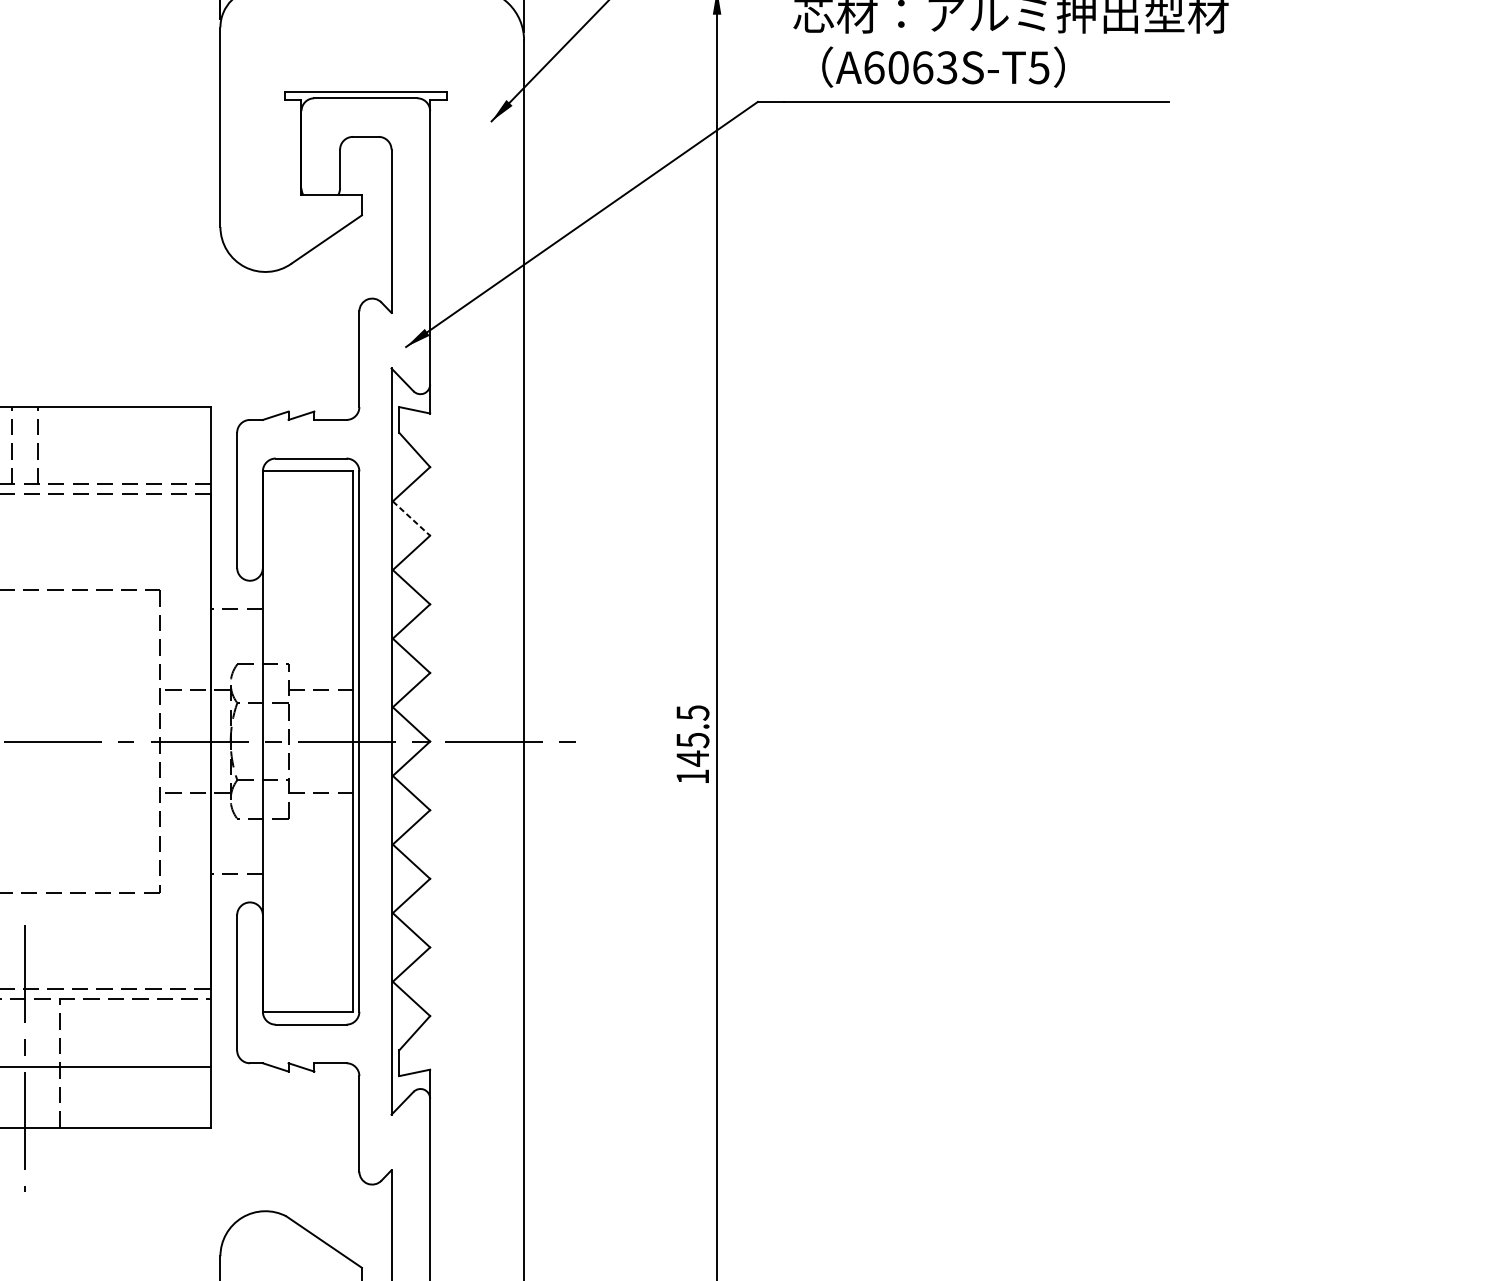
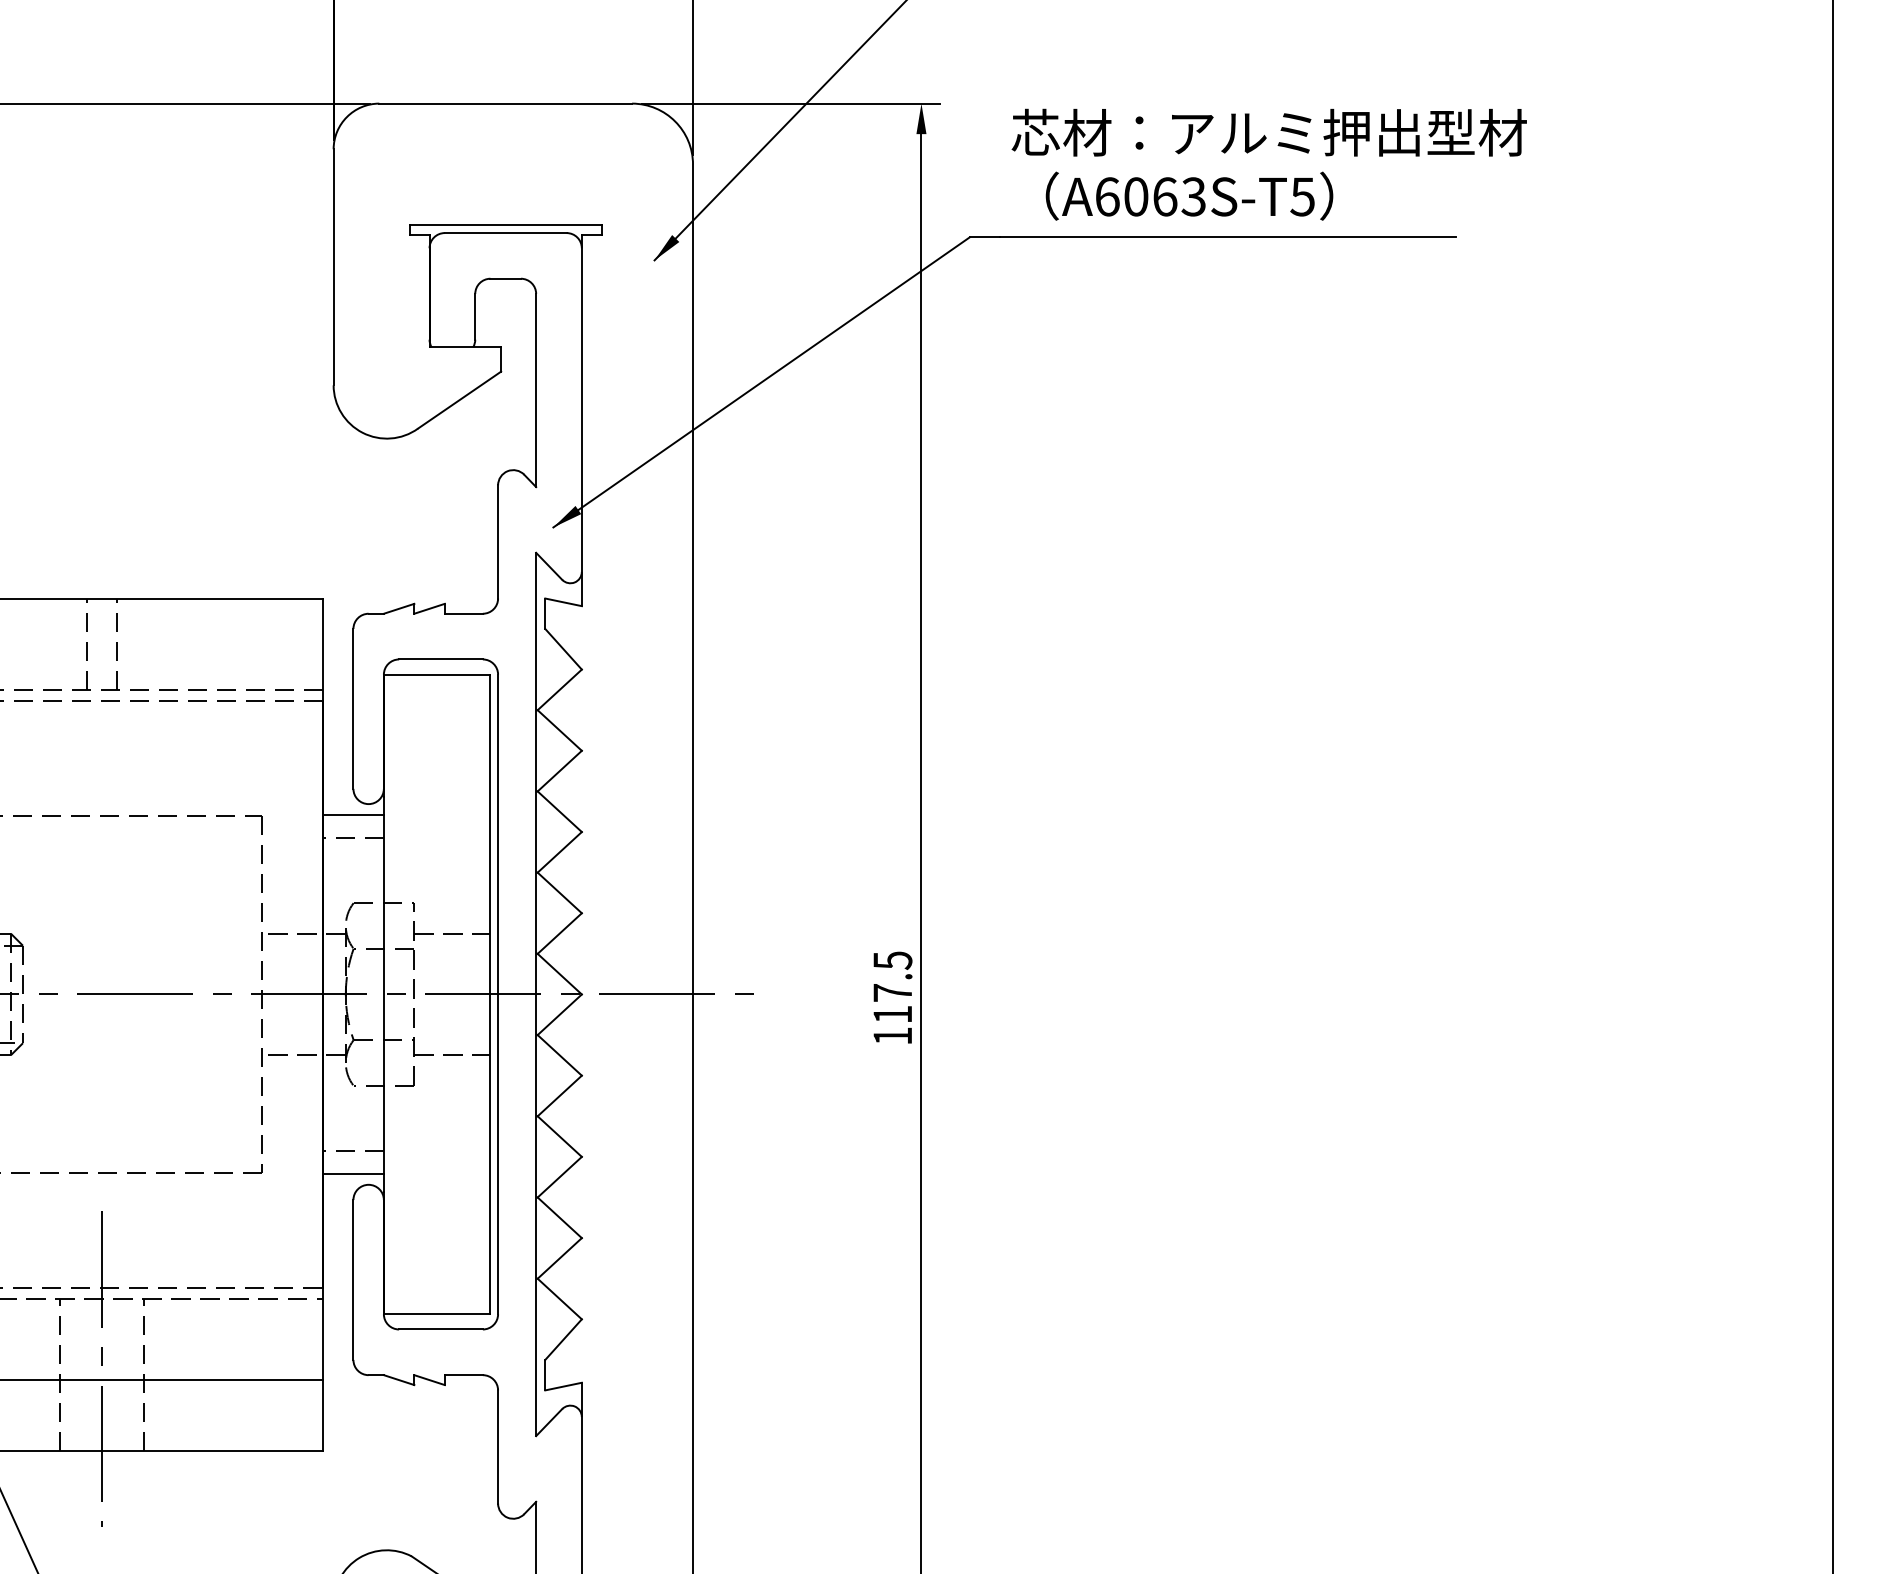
line: (411, 518) -> (559, 730), dashed -> solid
line: (236, 589) -> (352, 814), added
text: (692, 750) -> (892, 1004), 145.5 -> 117.5
line: (236, 893) -> (352, 1174), added

